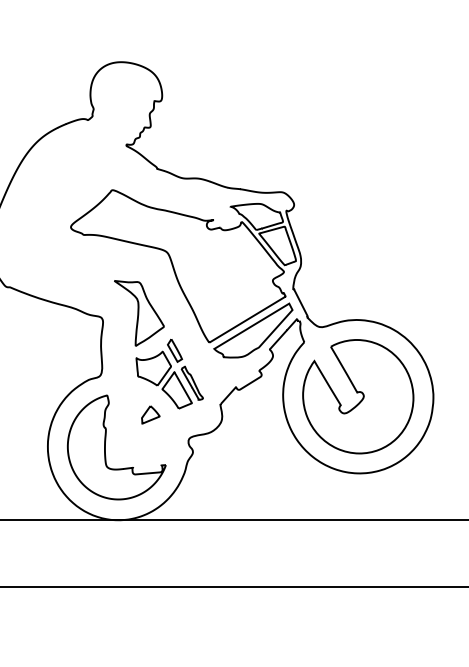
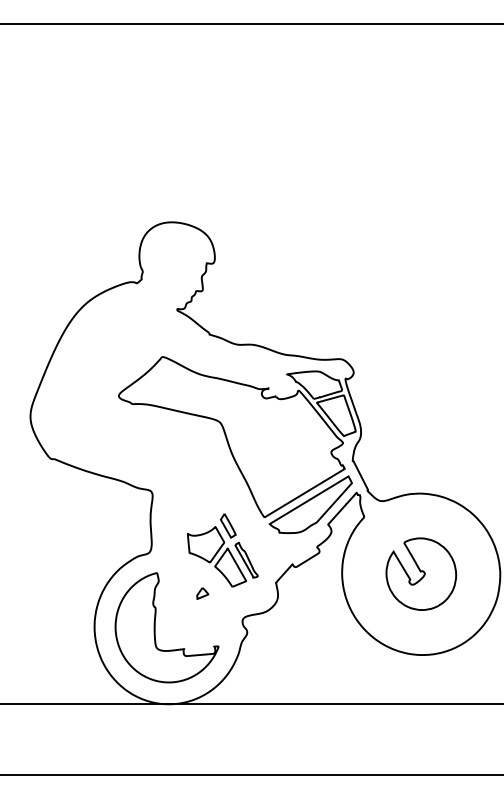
part: (139, 313) -> (190, 486), removed
part: (358, 395) -> (421, 573), size x0.6
part: (150, 414) -> (202, 593), size x0.6

